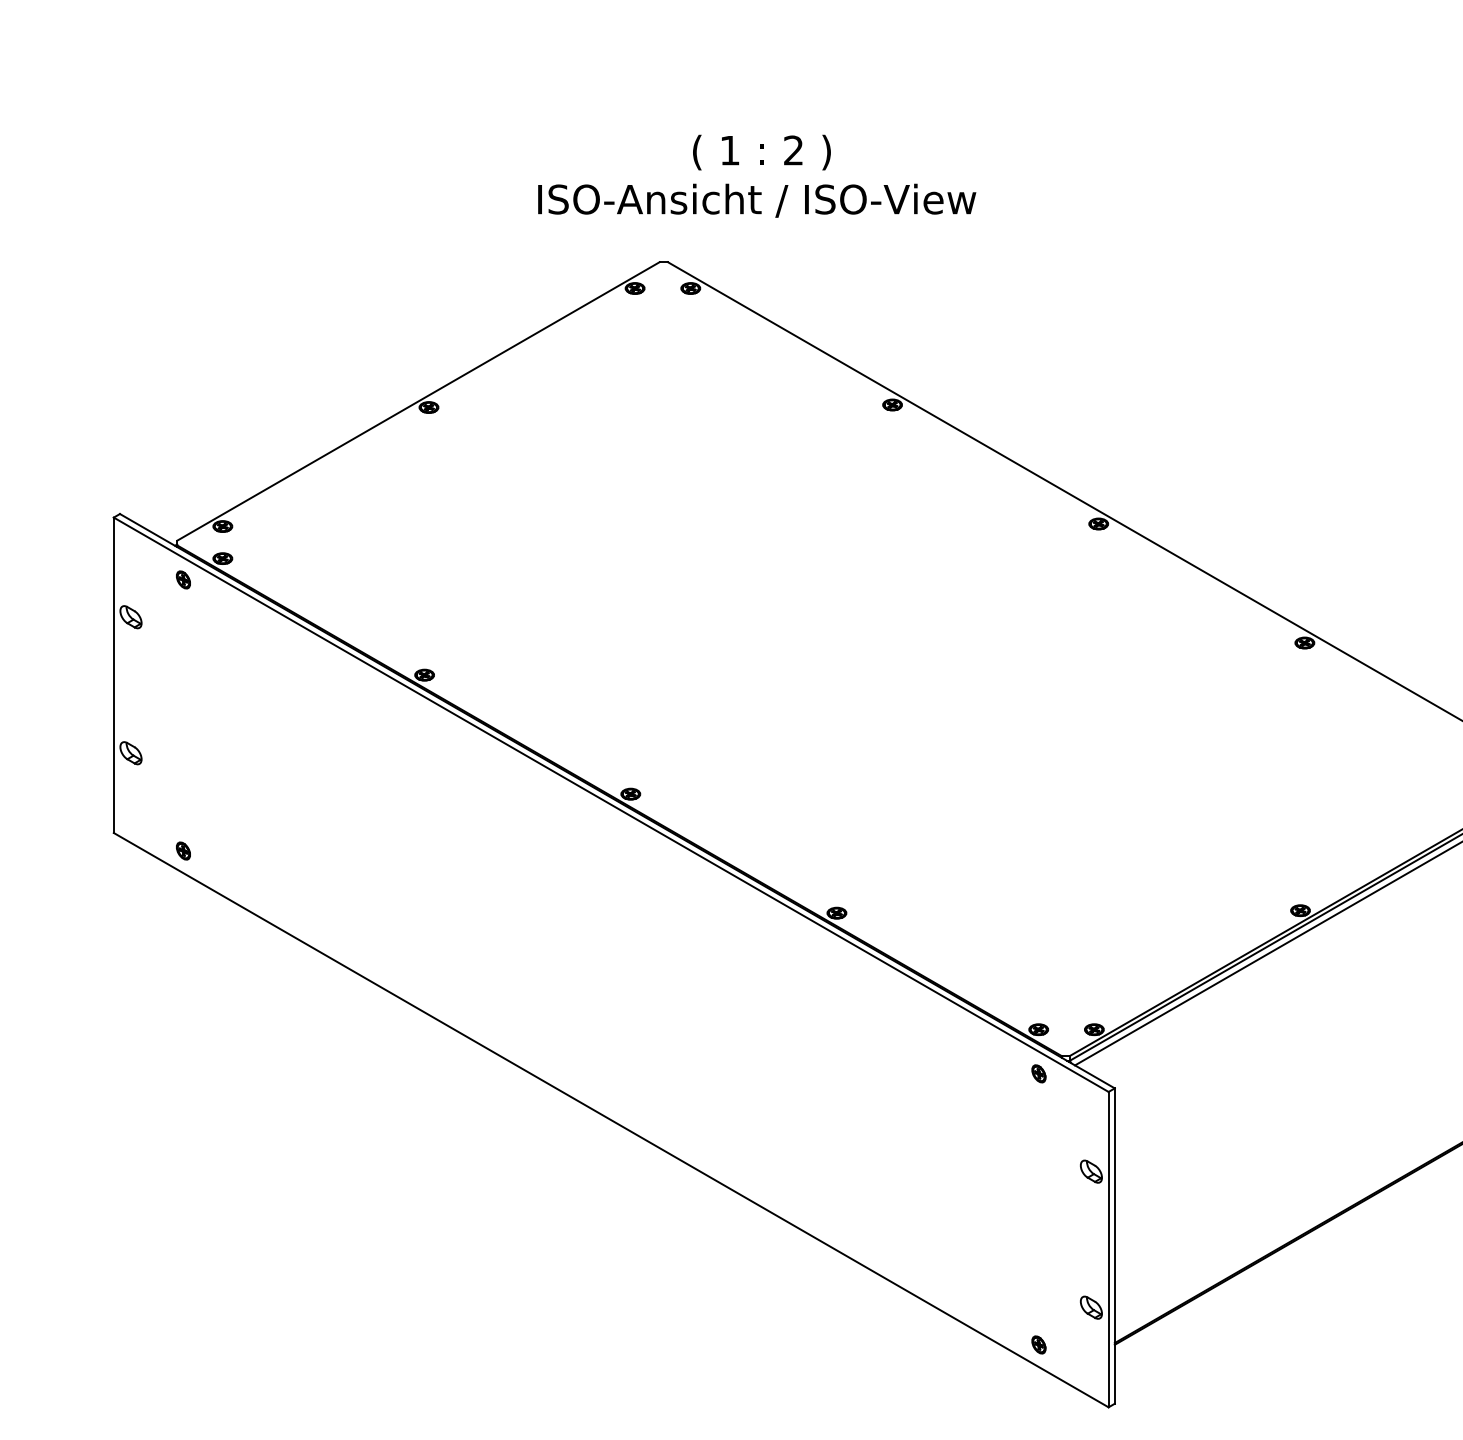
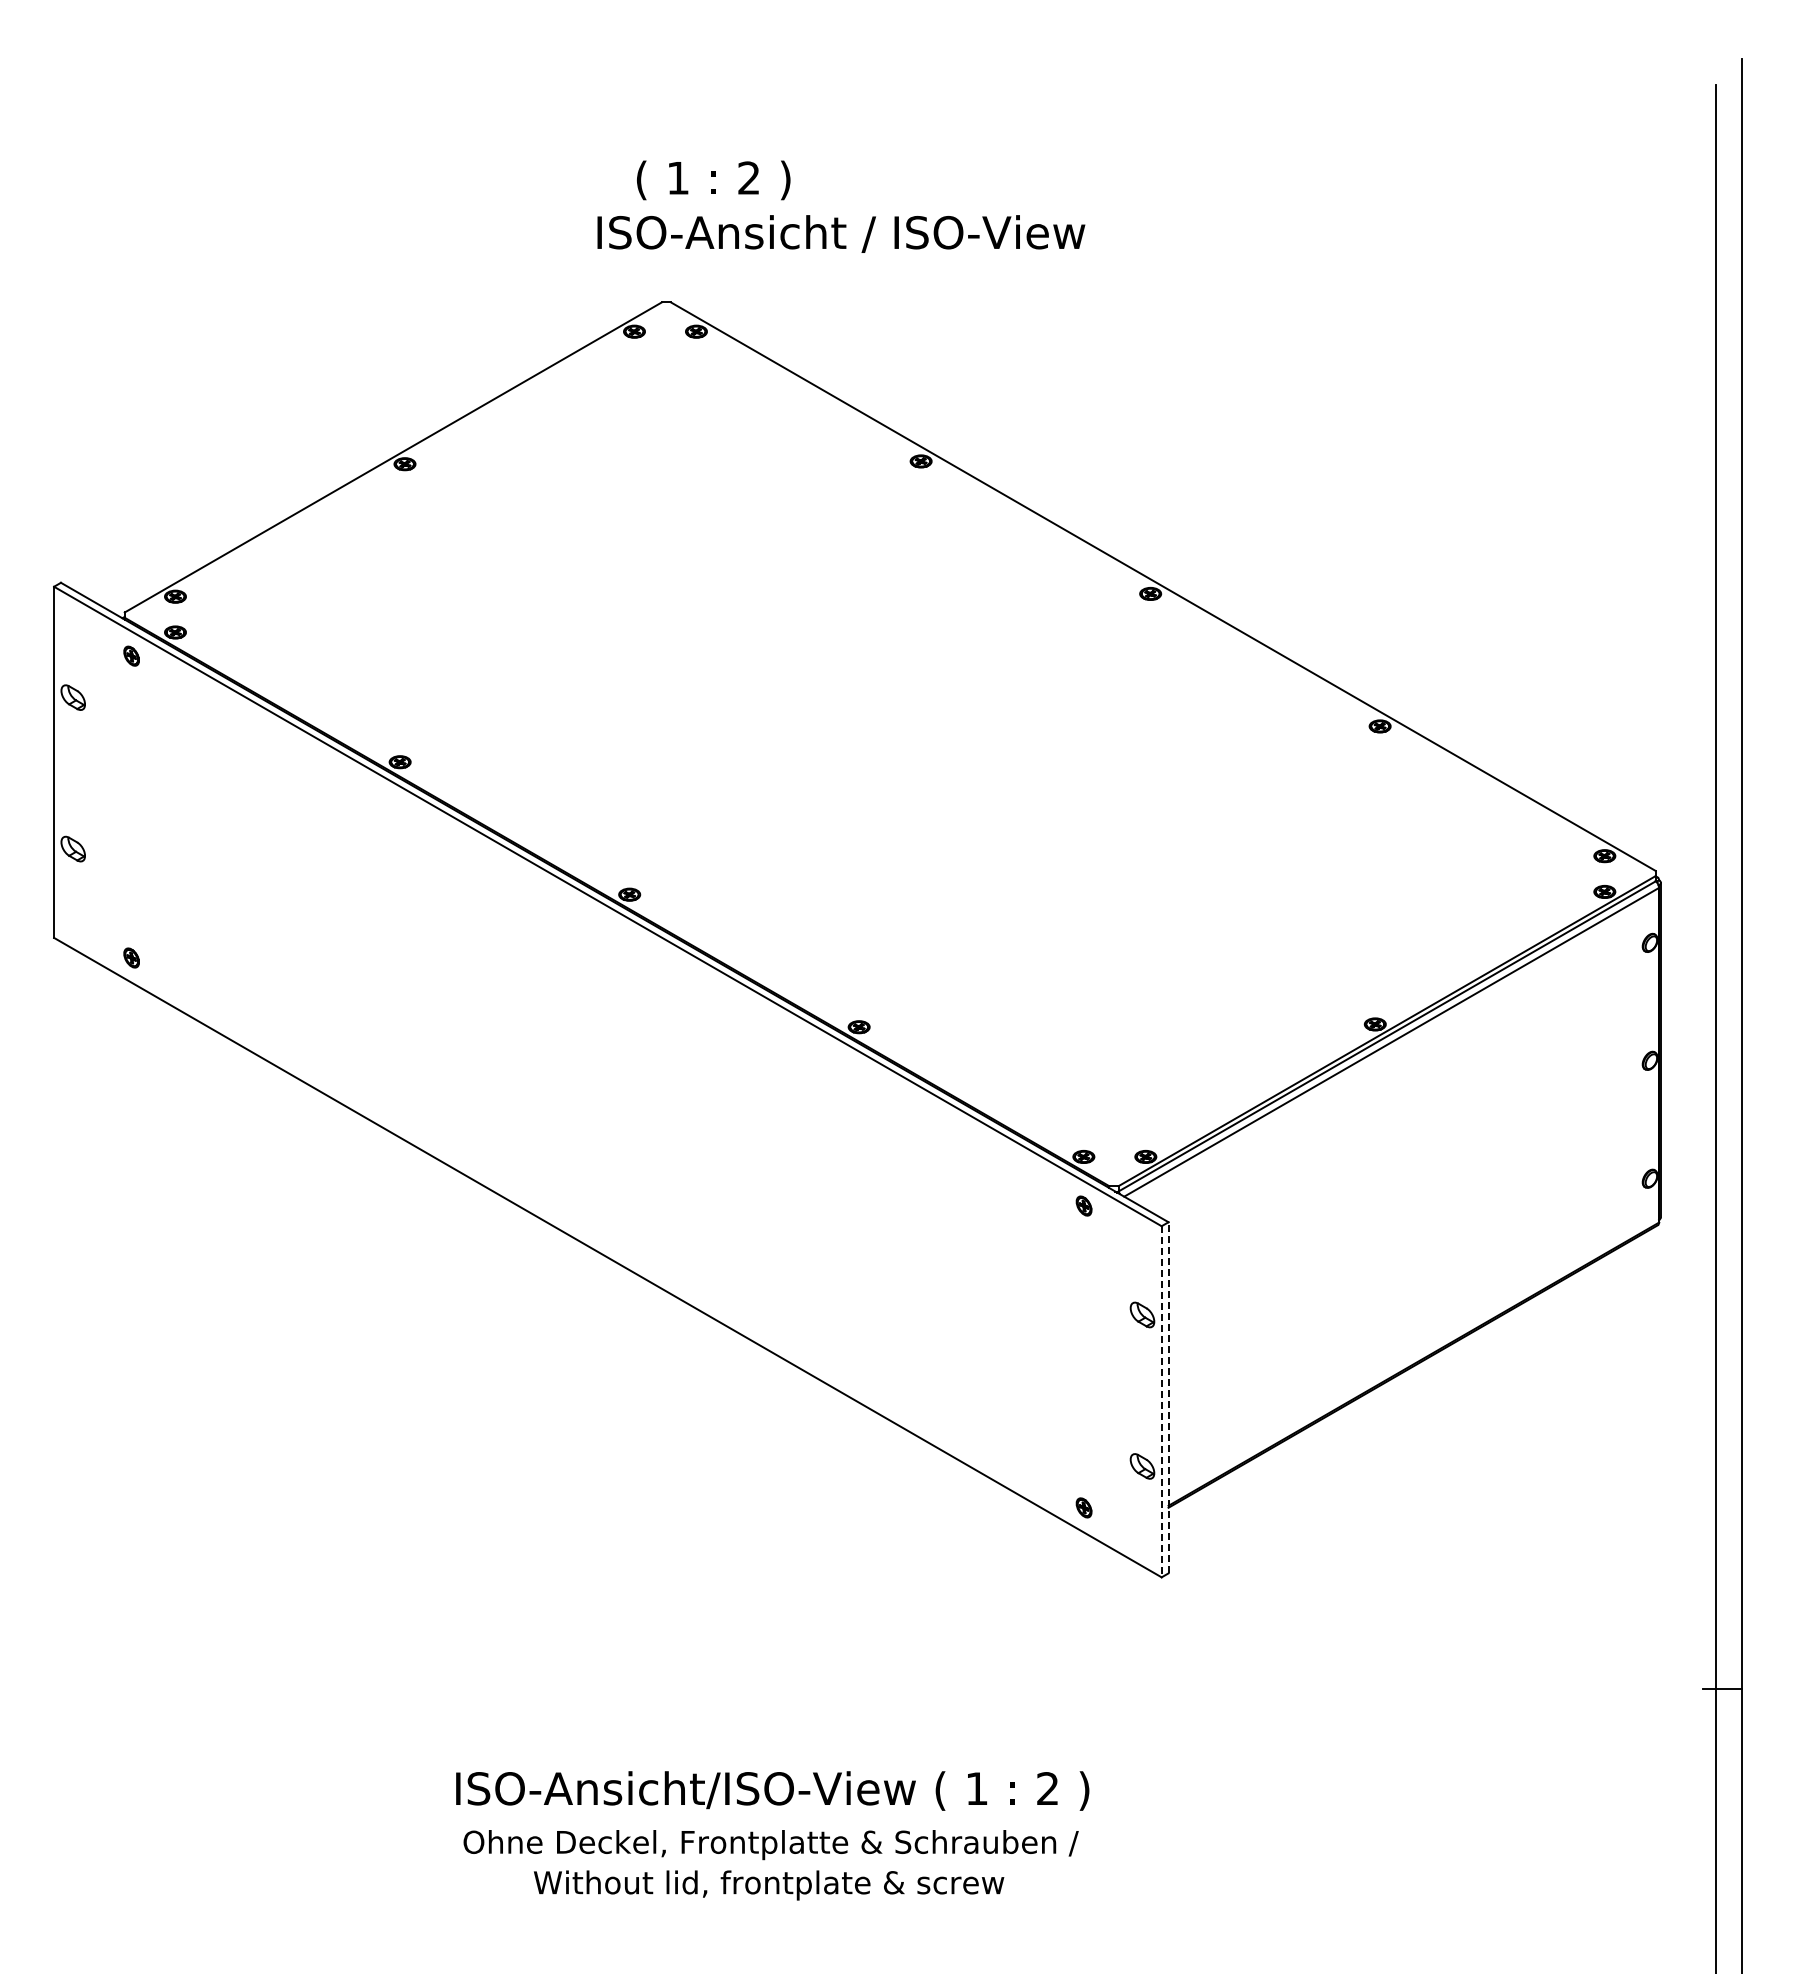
text: (761, 152) -> (713, 180), moved
text: (757, 200) -> (841, 233), moved
line: (1114, 1245) -> (1168, 1397), solid -> dashed
line: (1108, 1249) -> (1161, 1401), solid -> dashed

